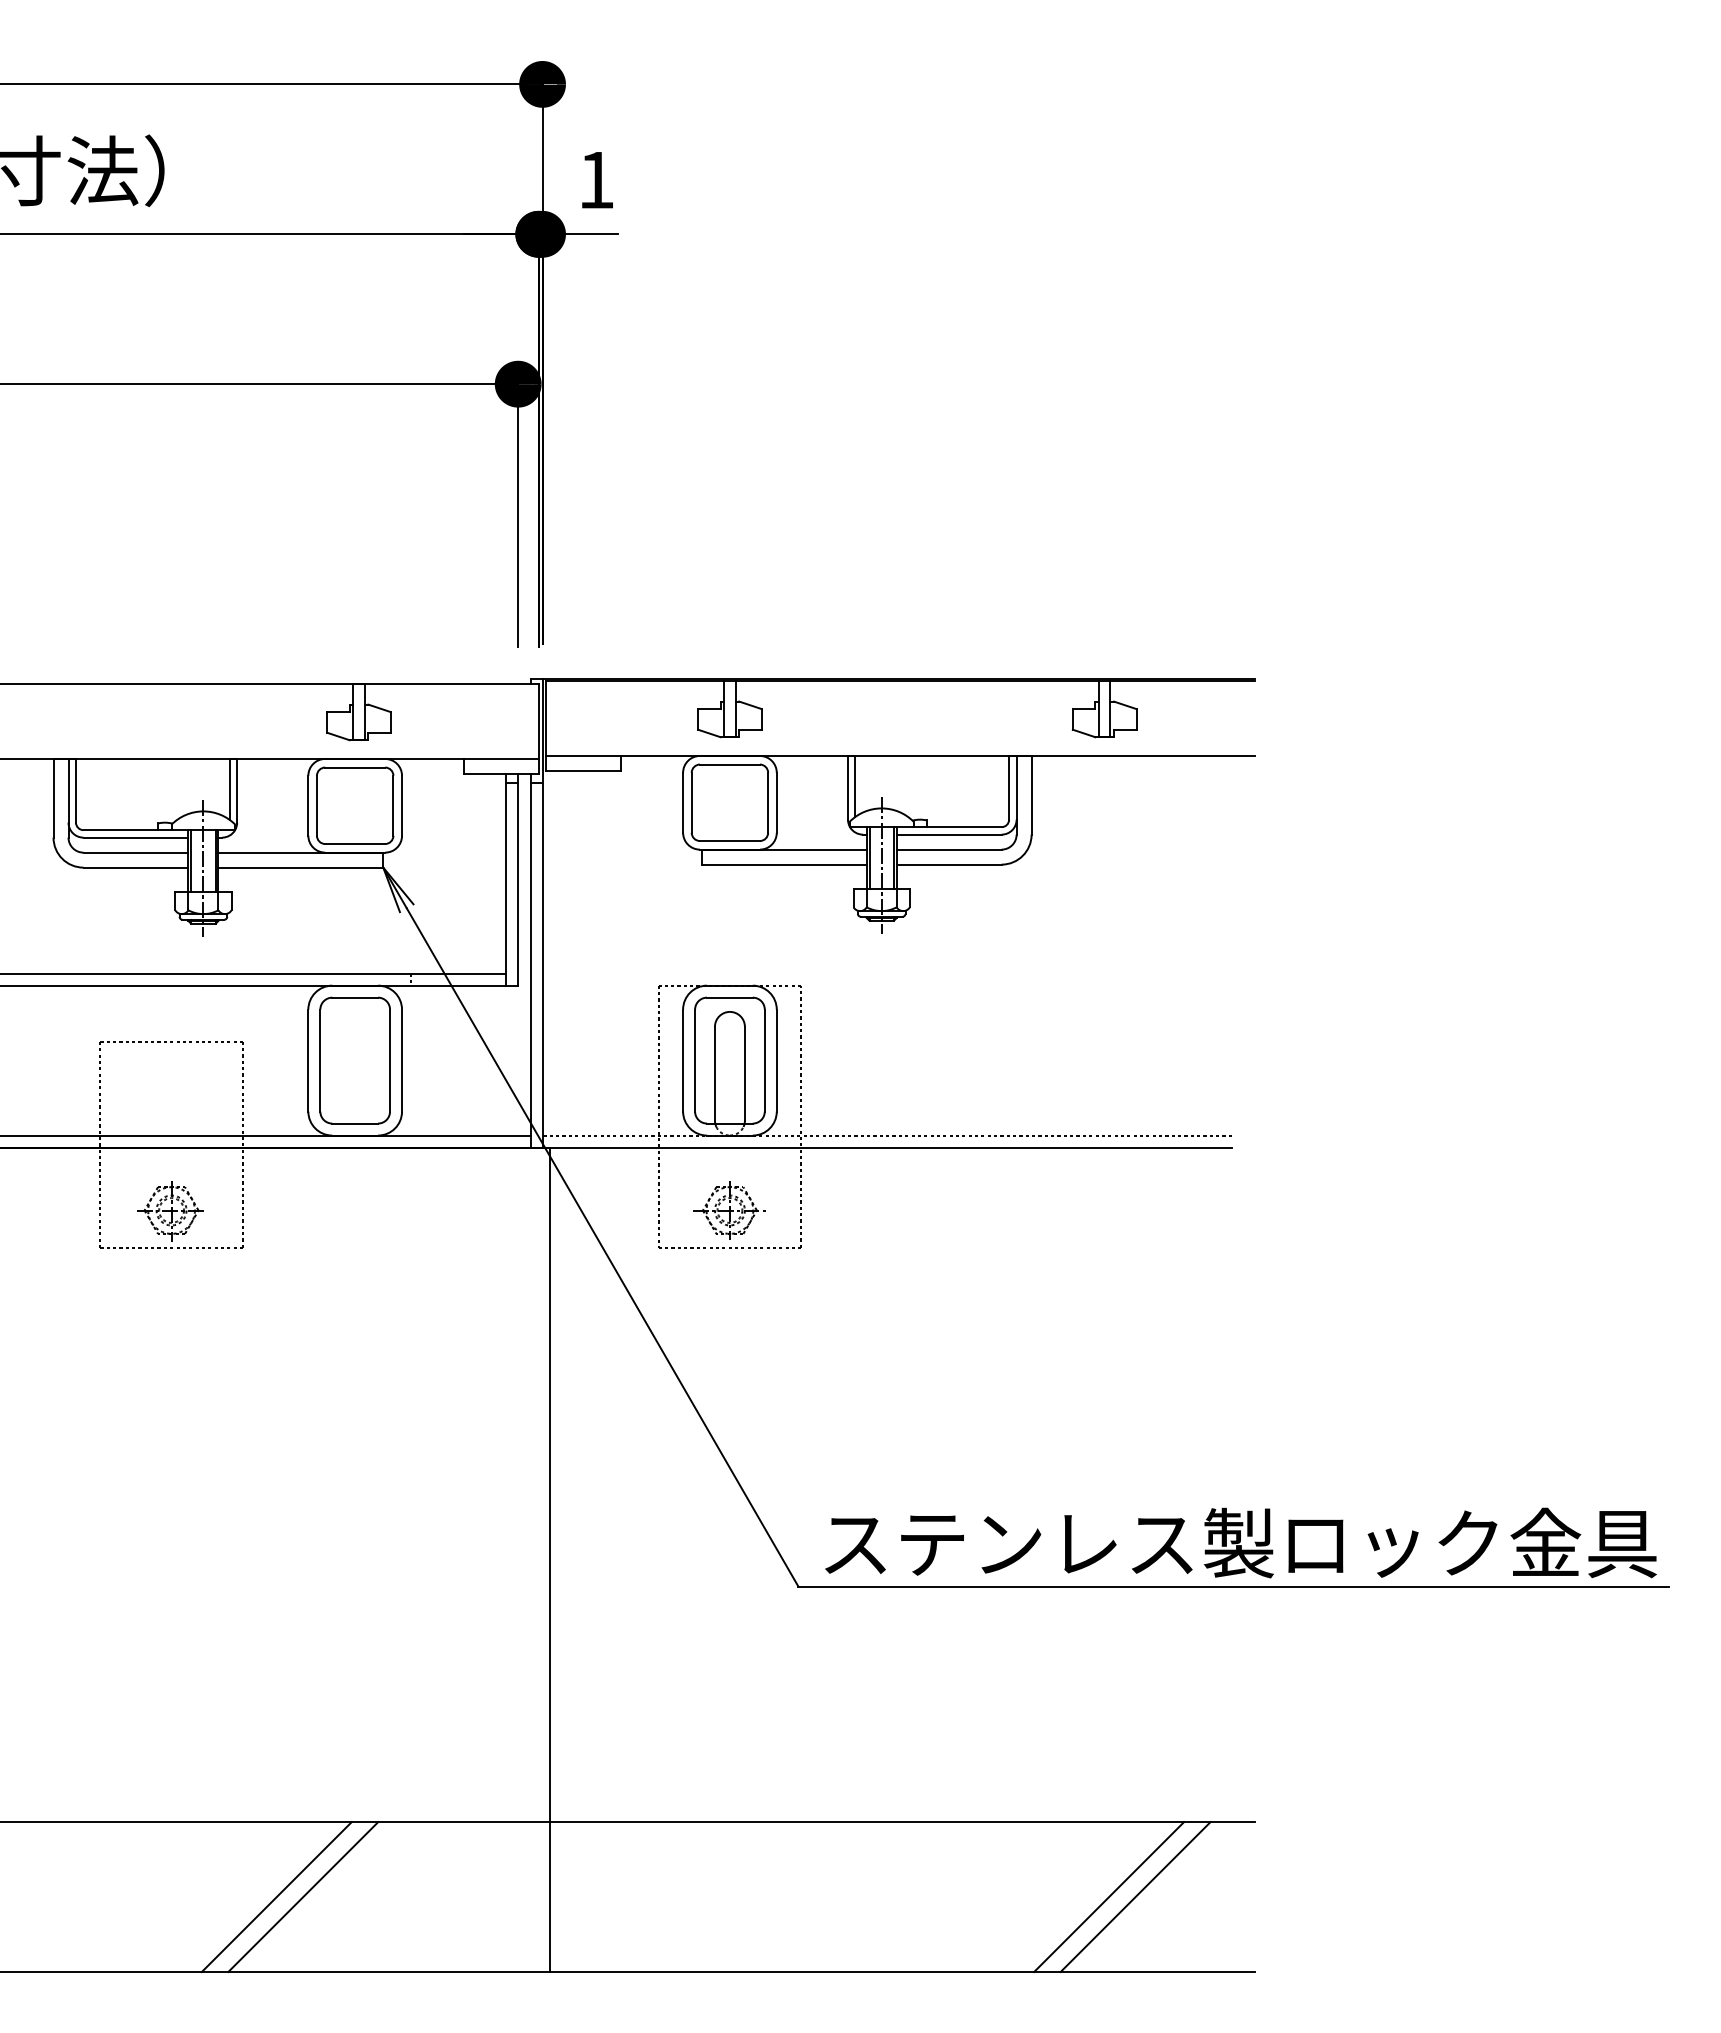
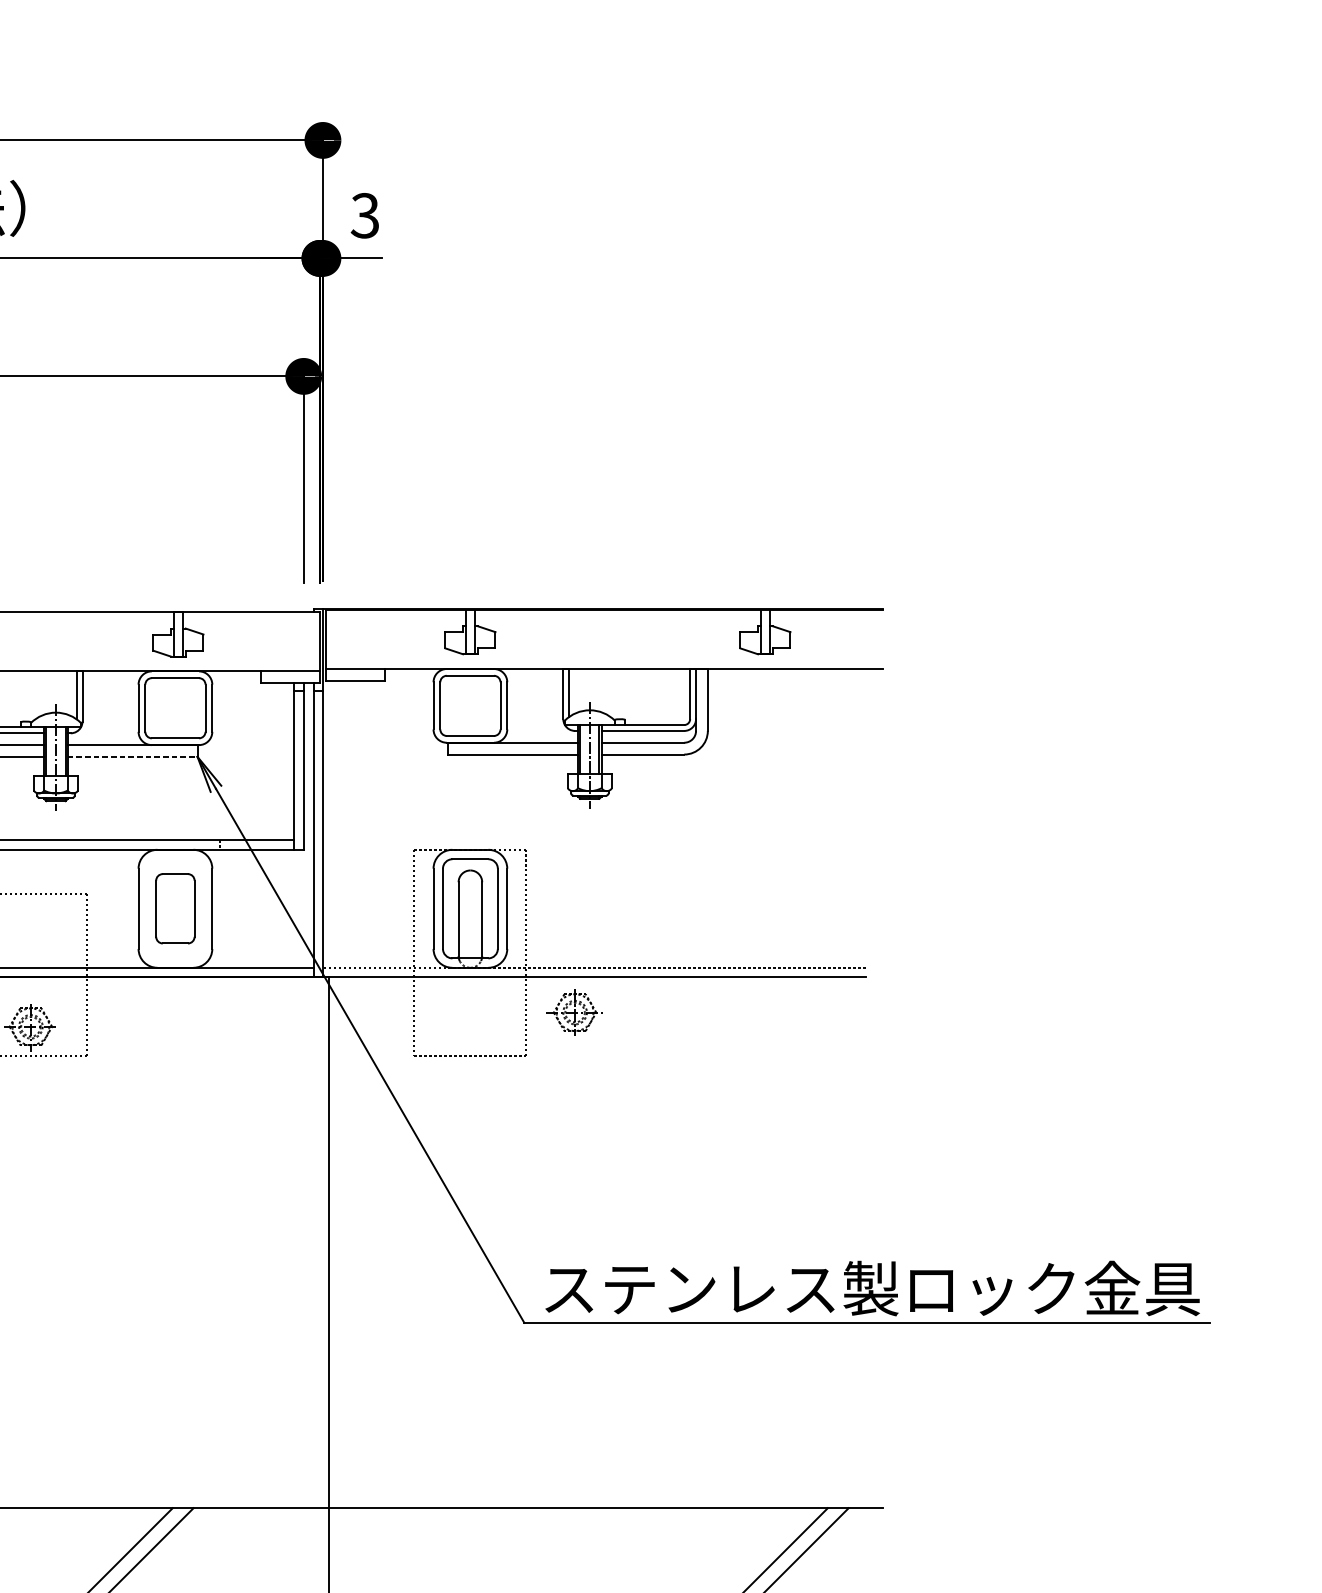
text: (595, 180) -> (364, 216), 1 -> 3
line: (301, 867) -> (133, 756), solid -> dashed
part: (354, 1060) -> (174, 908), size x0.7
part: (729, 1210) -> (574, 1012), moved

